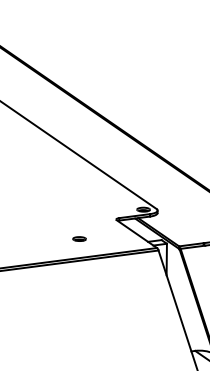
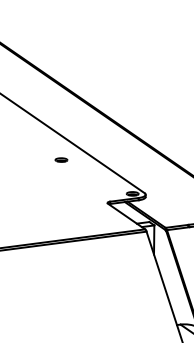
part: (79, 238) -> (61, 159), moved

